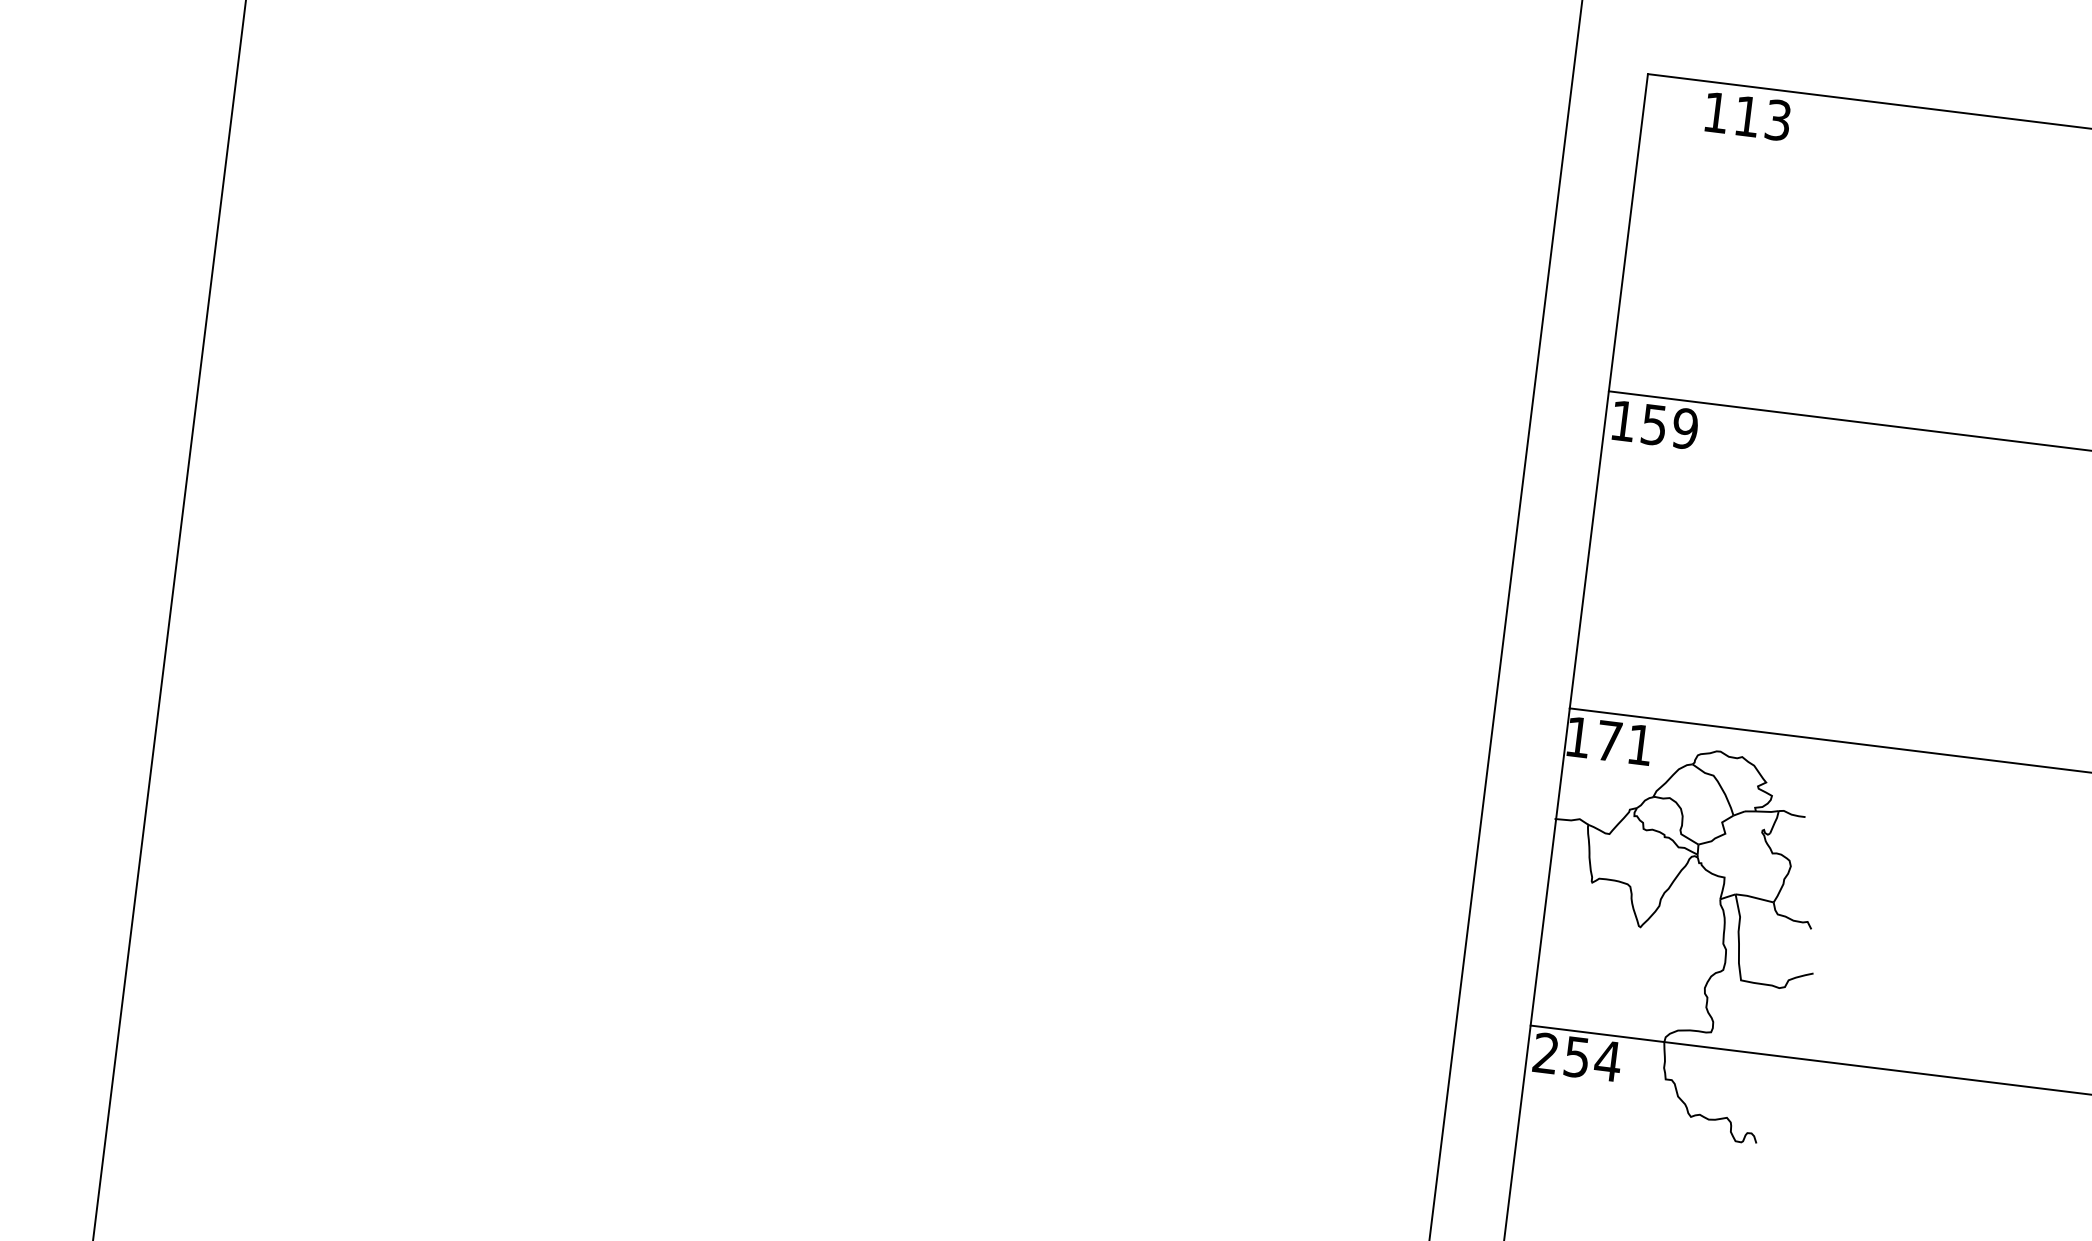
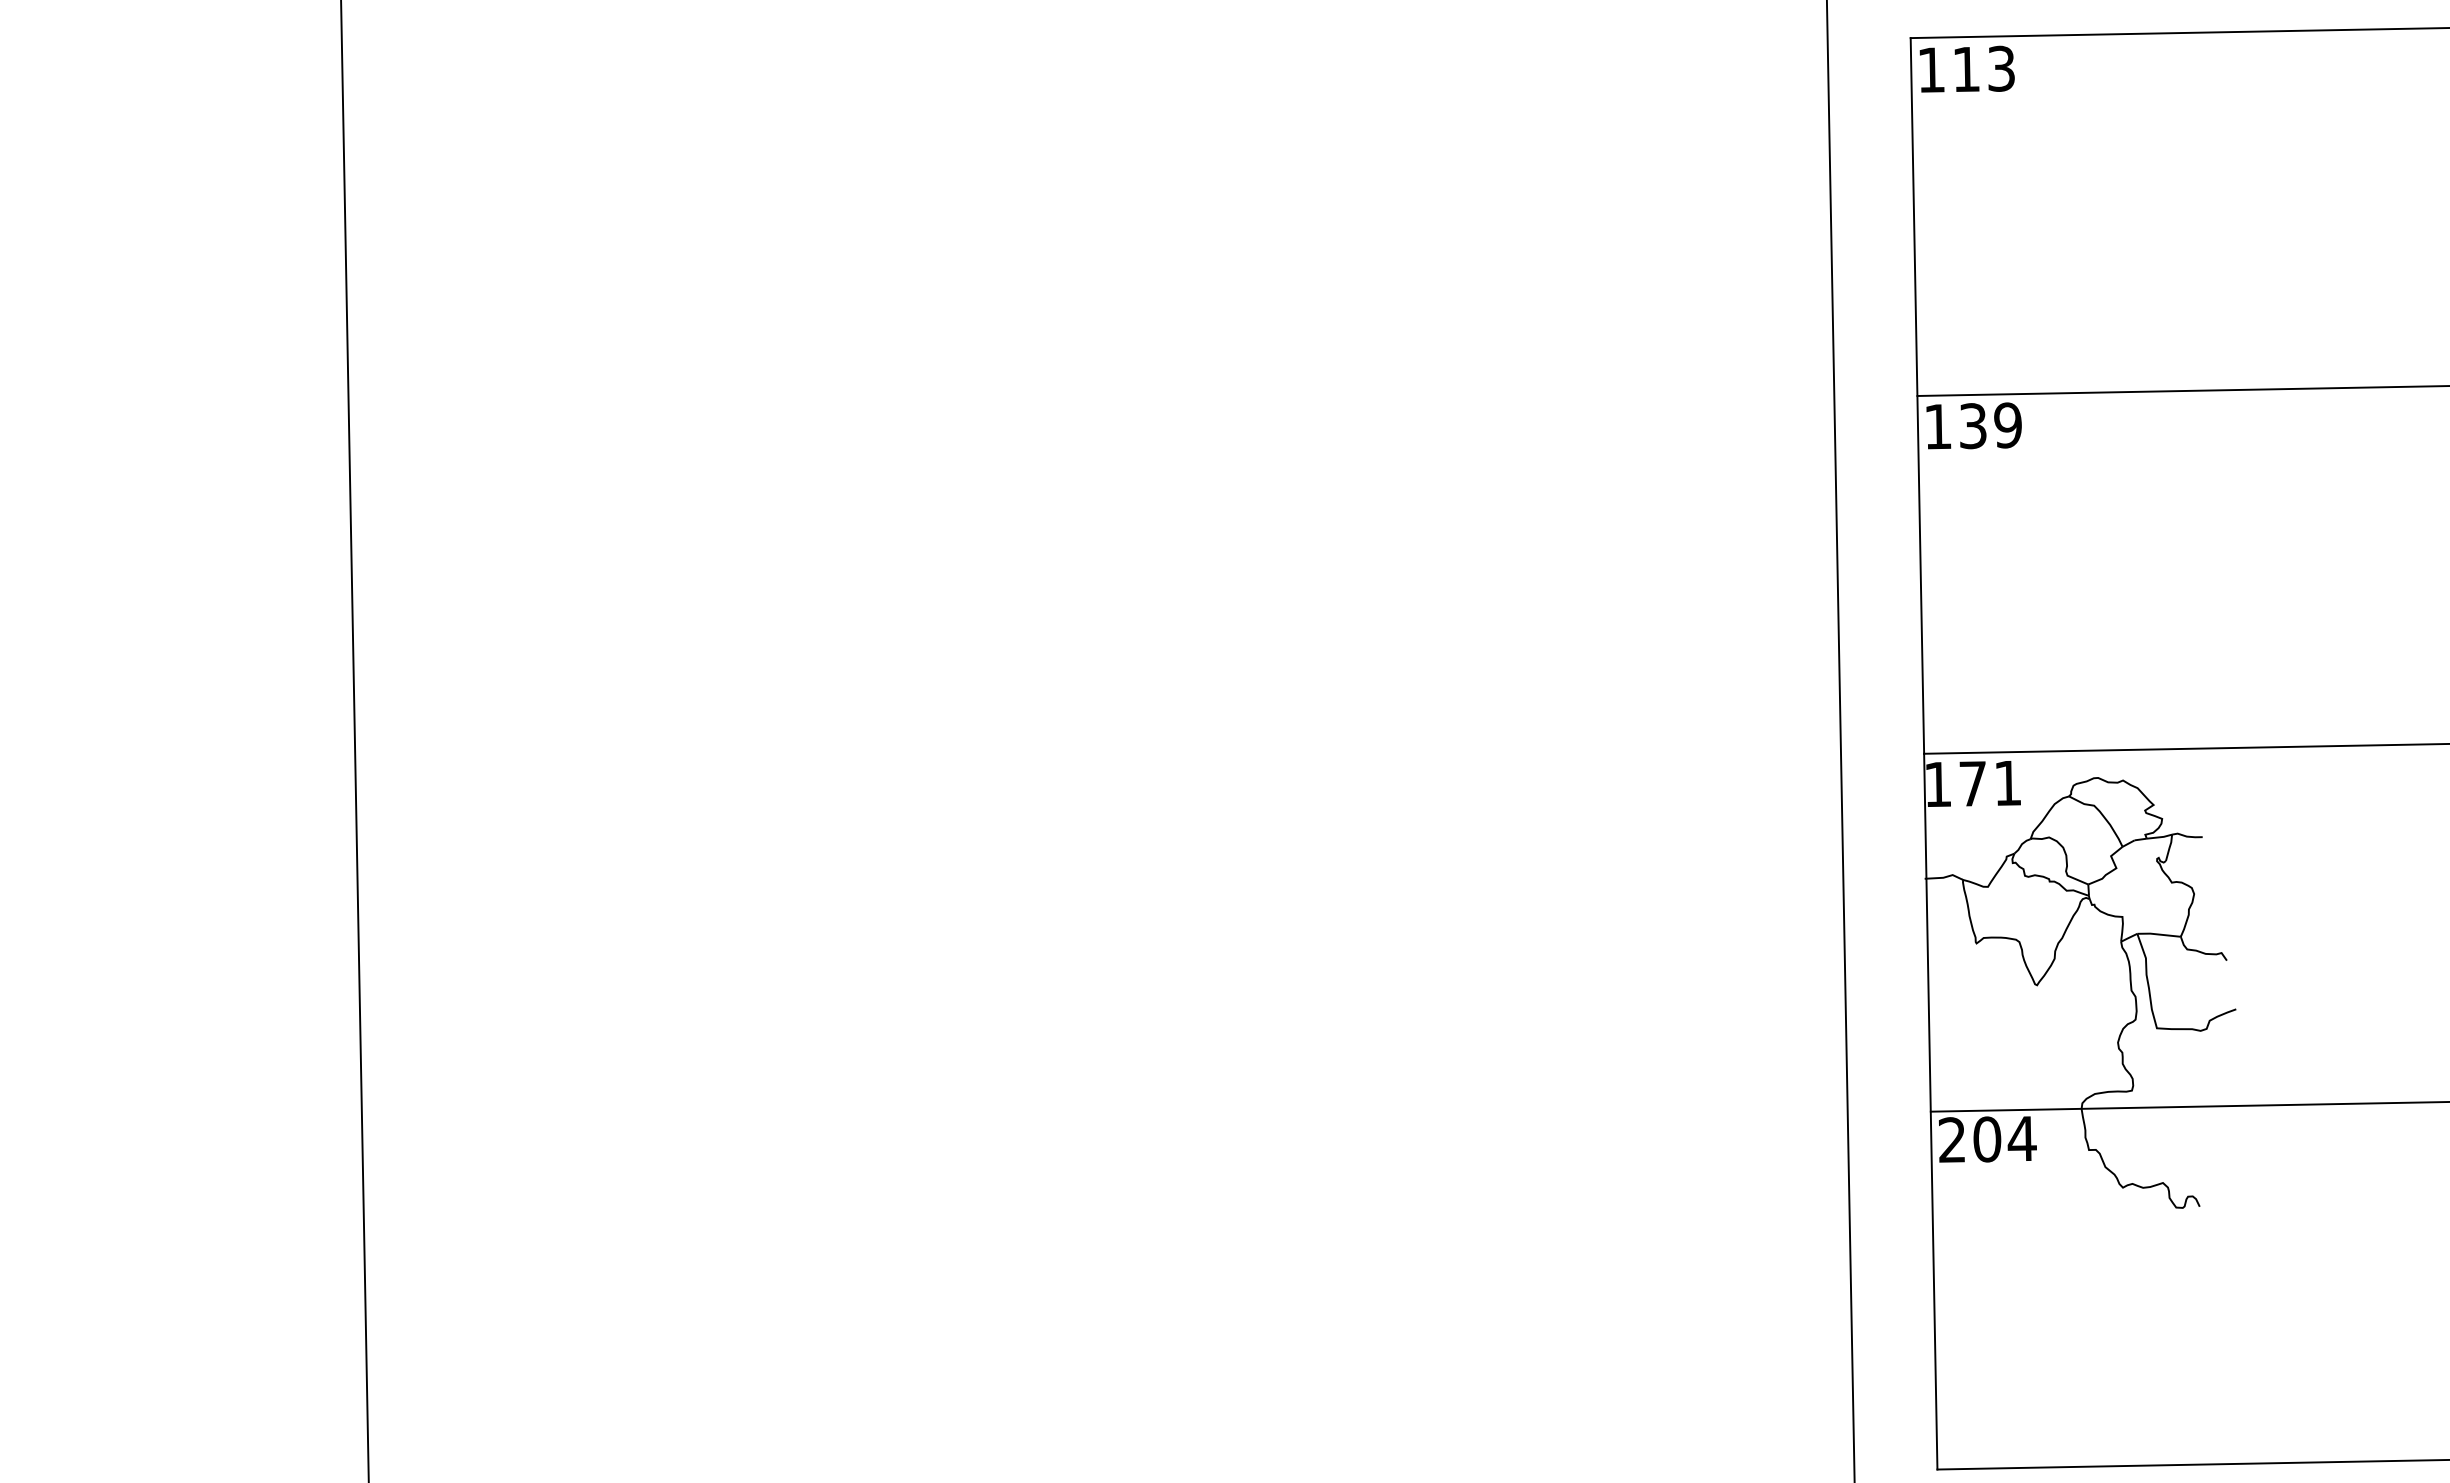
text: (1747, 115) -> (1966, 68), moved
text: (1654, 424) -> (1973, 425), 159 -> 139
text: (1577, 1057) -> (1987, 1139), 254 -> 204

